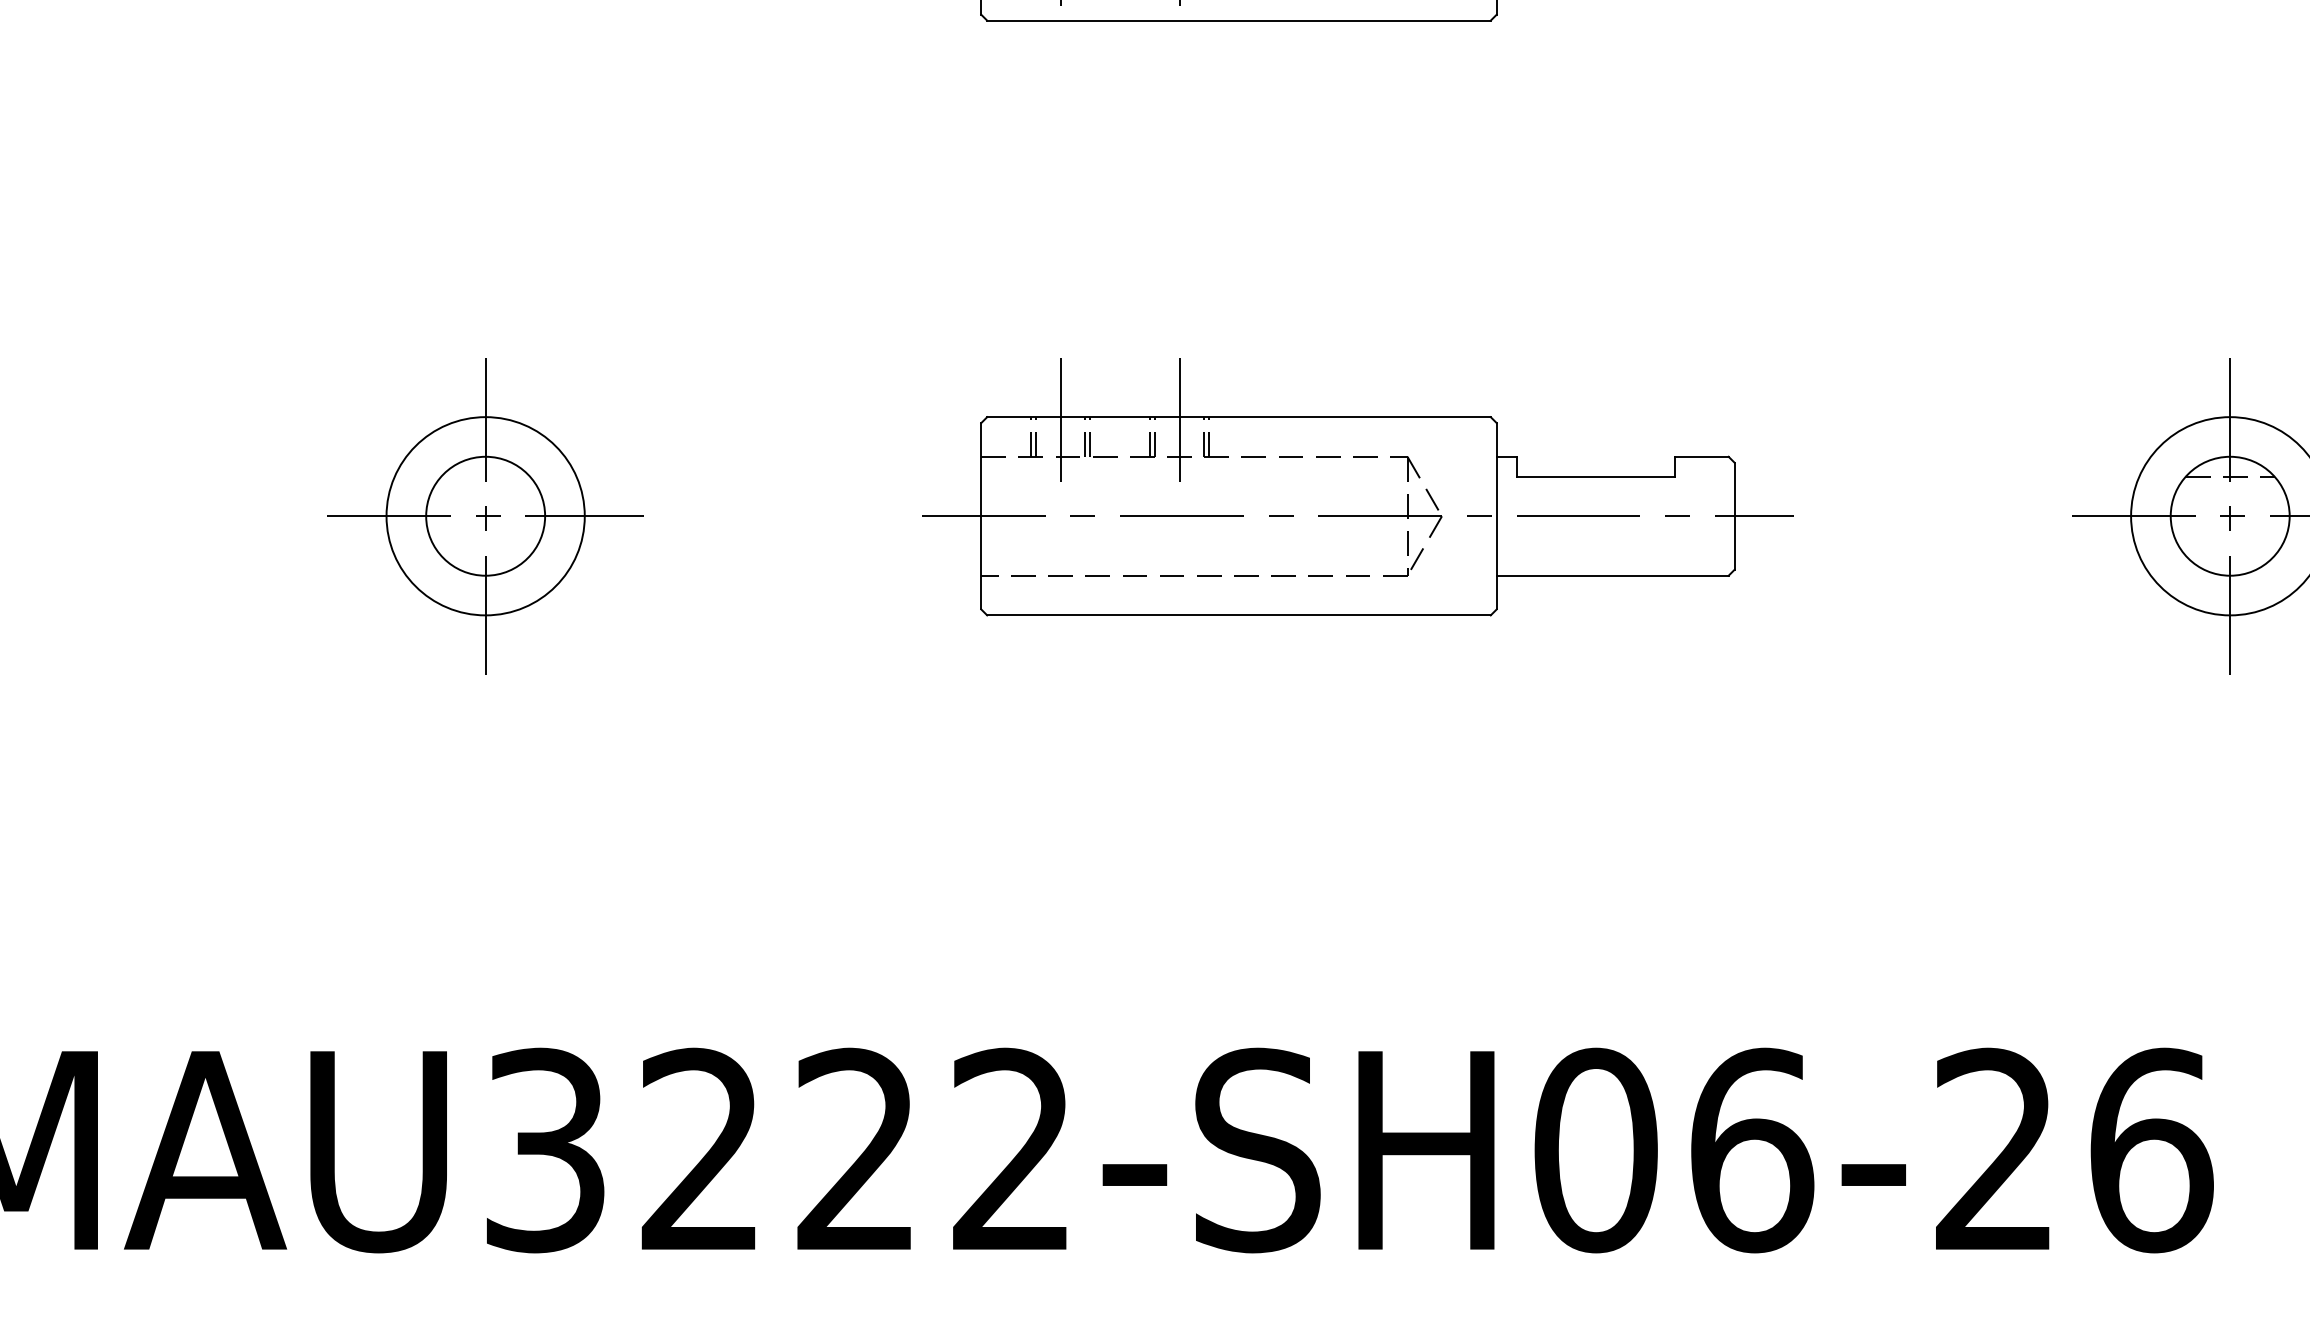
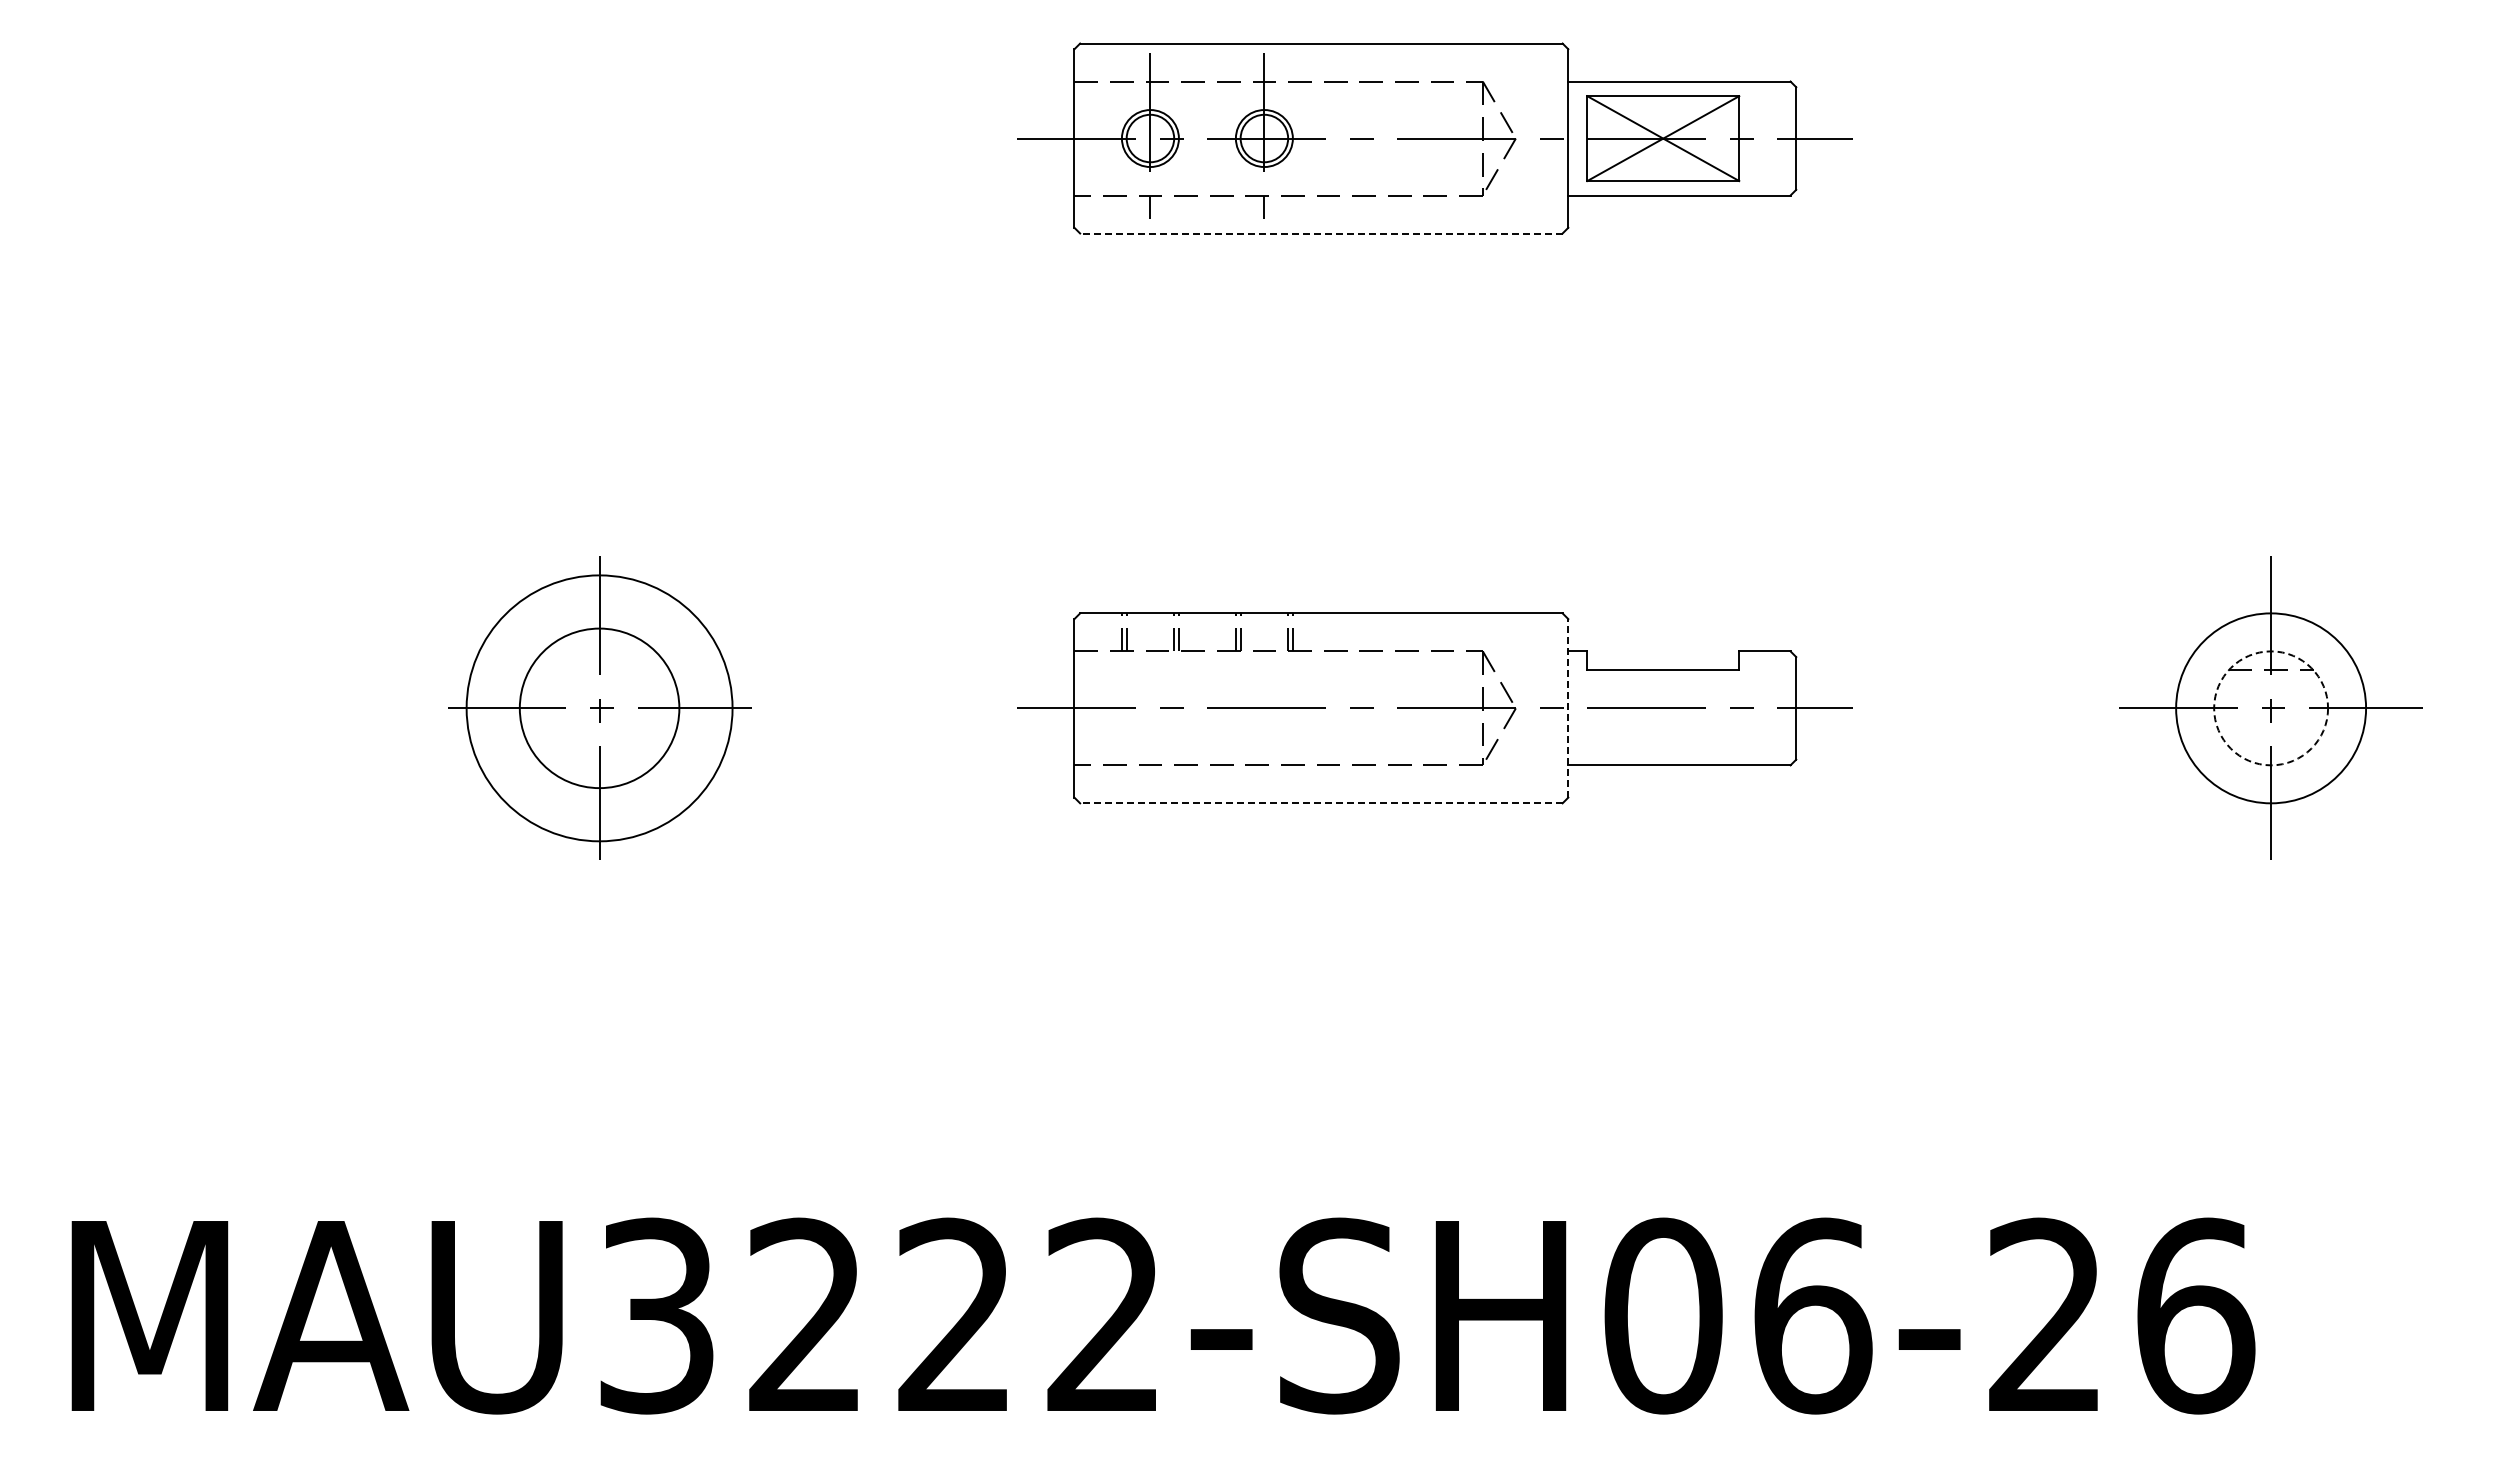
line: (1238, 20) -> (1320, 233), solid -> dashed
line: (1060, 421) -> (1150, 617), removed
line: (1179, 421) -> (1264, 617), removed
line: (1496, 515) -> (1568, 707), solid -> dashed
circle: (485, 516) -> (599, 708), size x1.4
circle: (485, 516) -> (599, 708), size x1.4
circle: (2230, 516) -> (2271, 708), solid -> dashed
line: (1238, 615) -> (1320, 803), solid -> dashed

